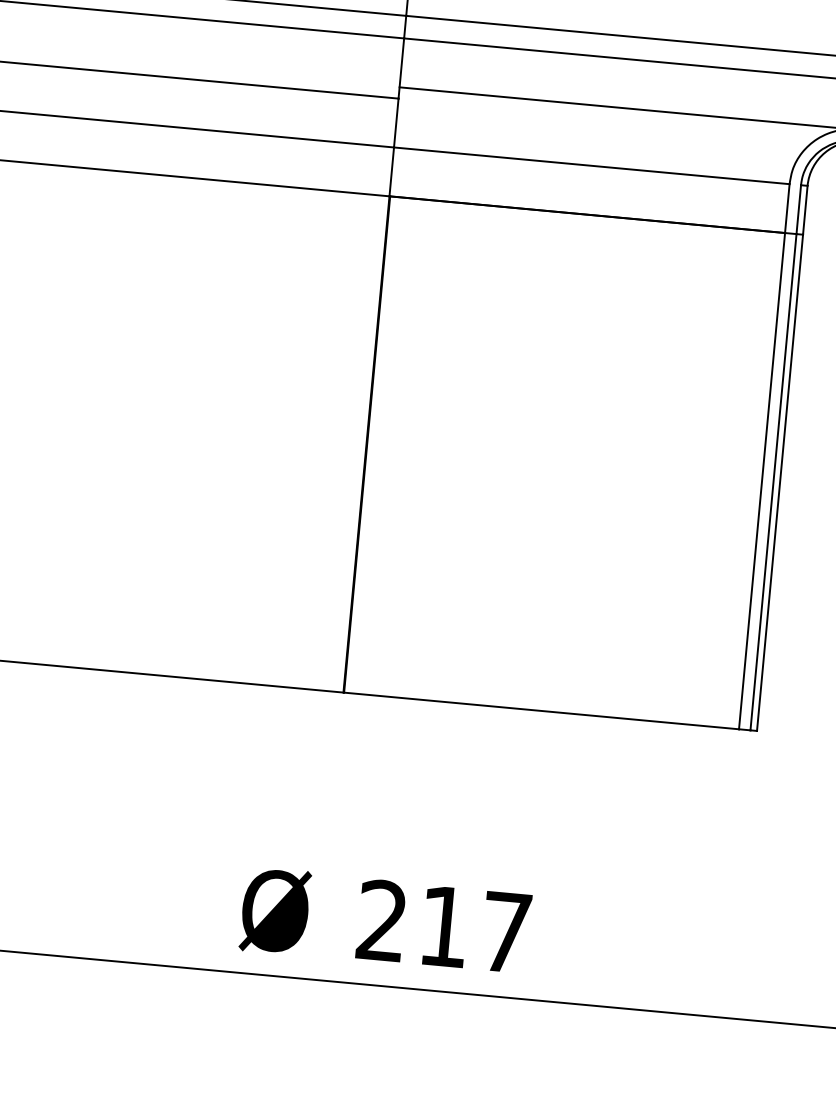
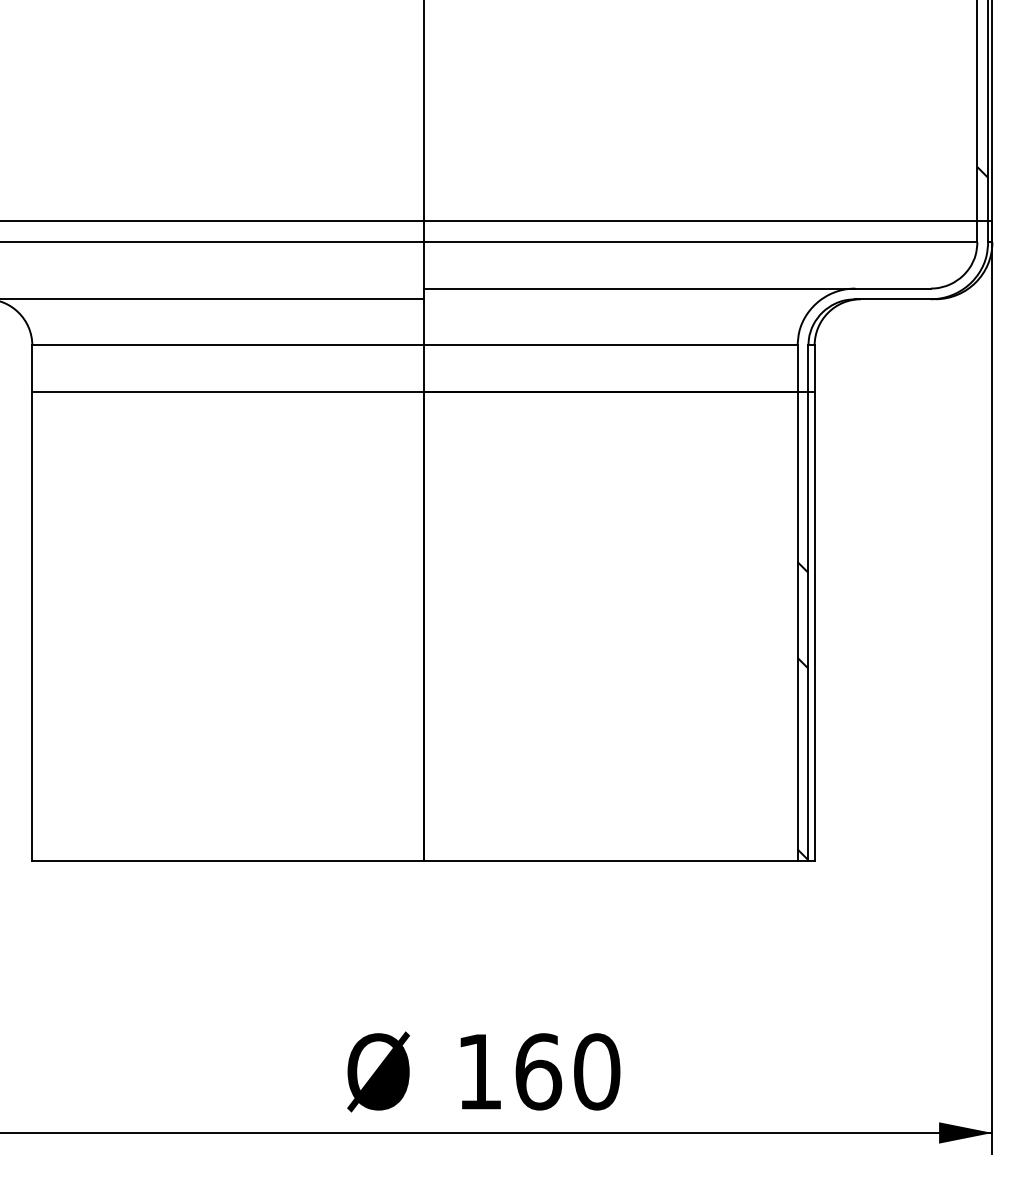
hatch: (758, 571) -> (802, 711), added
text: (444, 926) -> (538, 1071), 217 -> 160

